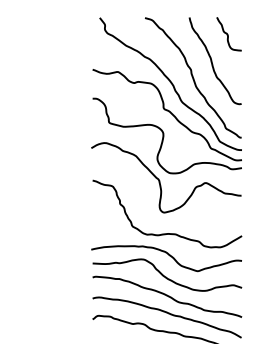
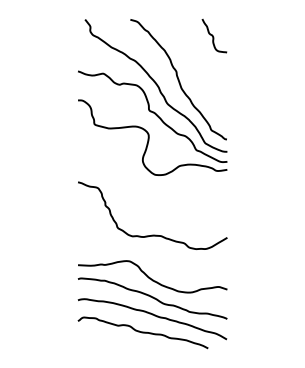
curve: (213, 62) -> (198, 64), removed
curve: (160, 179) -> (145, 181), removed
curve: (167, 254) -> (152, 256), removed

